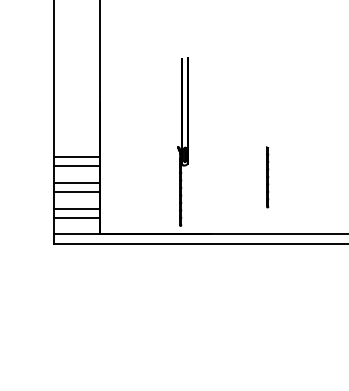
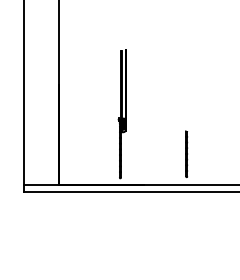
line: (77, 156) -> (41, 125), removed
line: (77, 166) -> (41, 132), removed
line: (267, 177) -> (186, 154), moved
line: (77, 182) -> (41, 145), removed
line: (77, 191) -> (41, 152), removed
line: (77, 208) -> (41, 164), removed
line: (77, 217) -> (41, 171), removed

